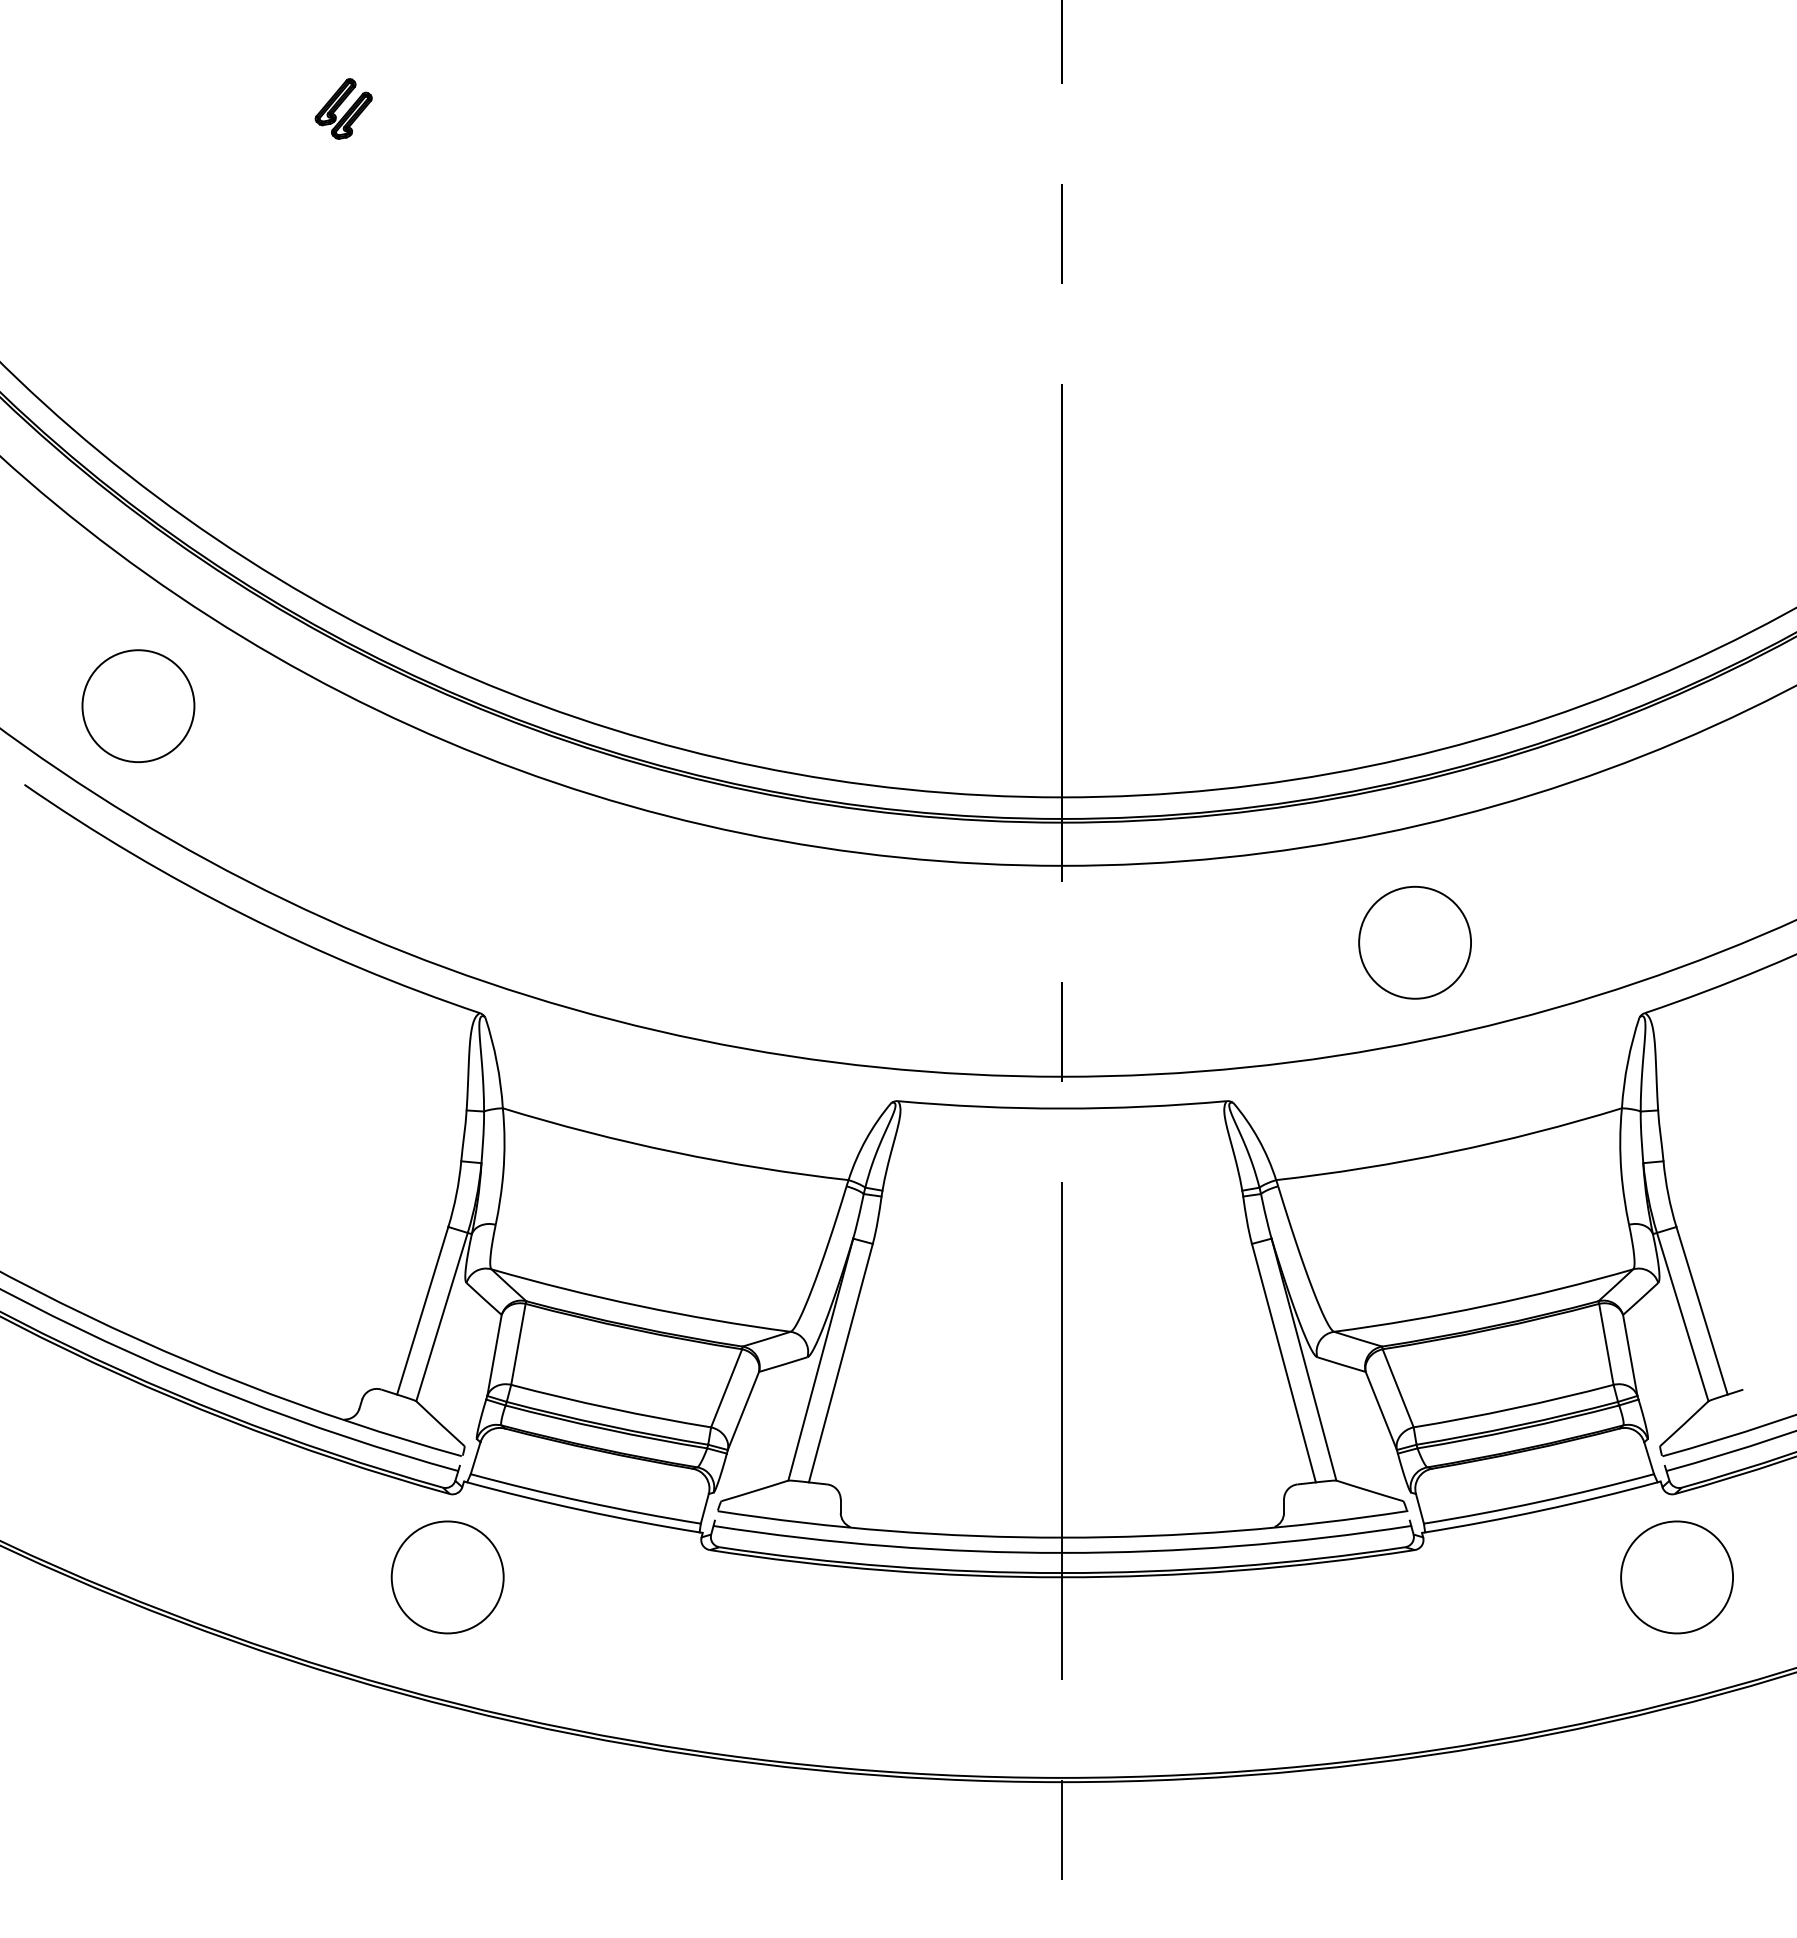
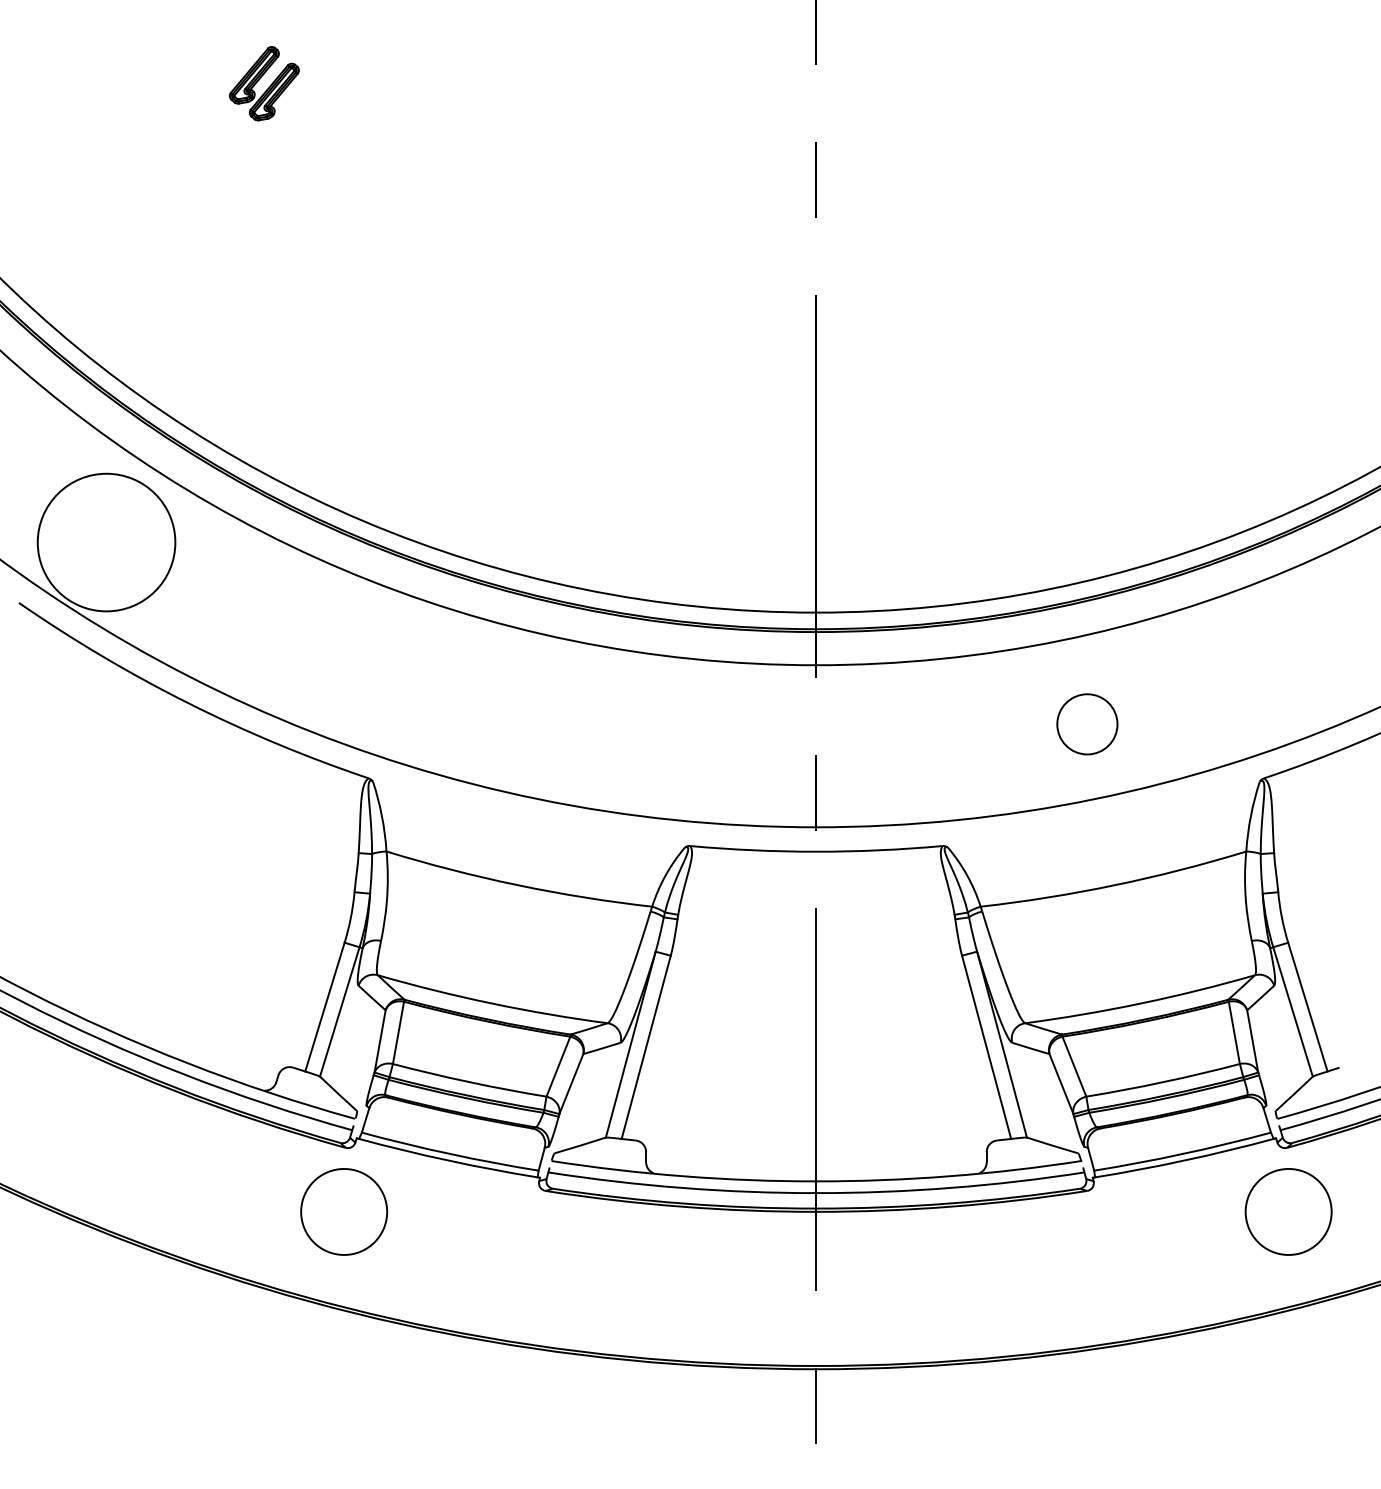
part: (343, 108) -> (264, 83), size x1.6
circle: (138, 706) -> (106, 542), size x1.6
circle: (1415, 942) -> (1087, 724), size x0.7

